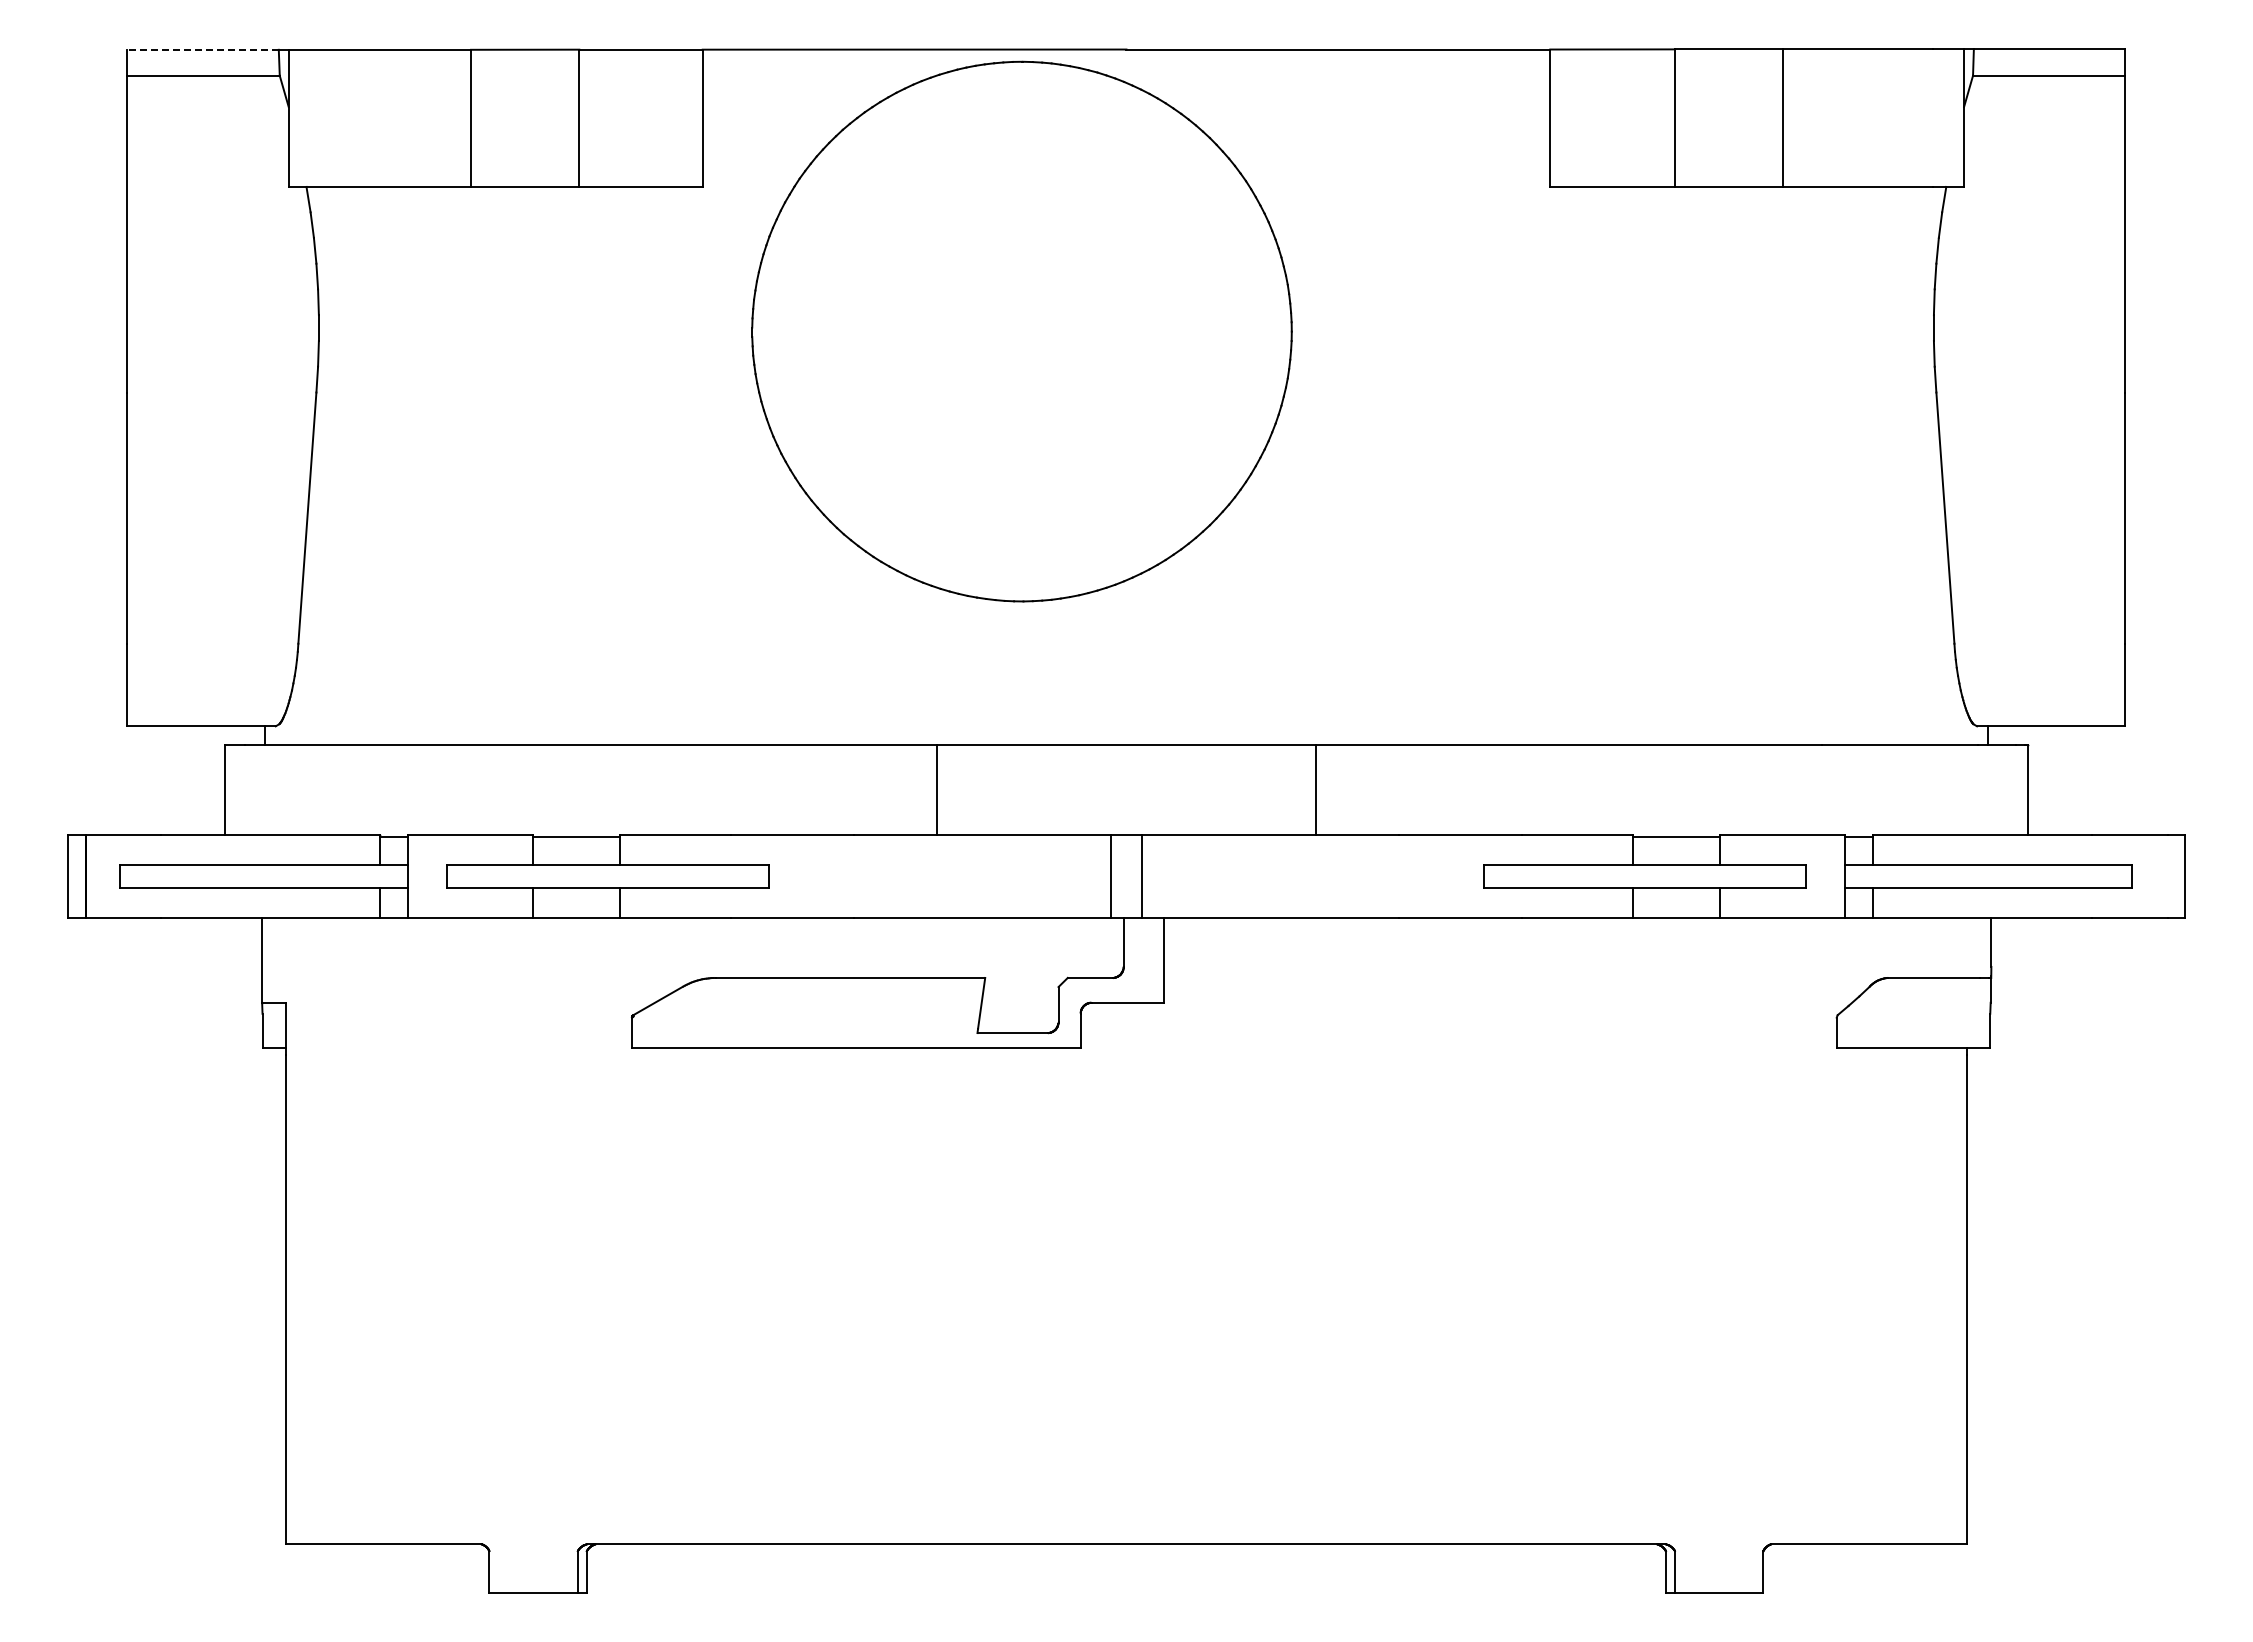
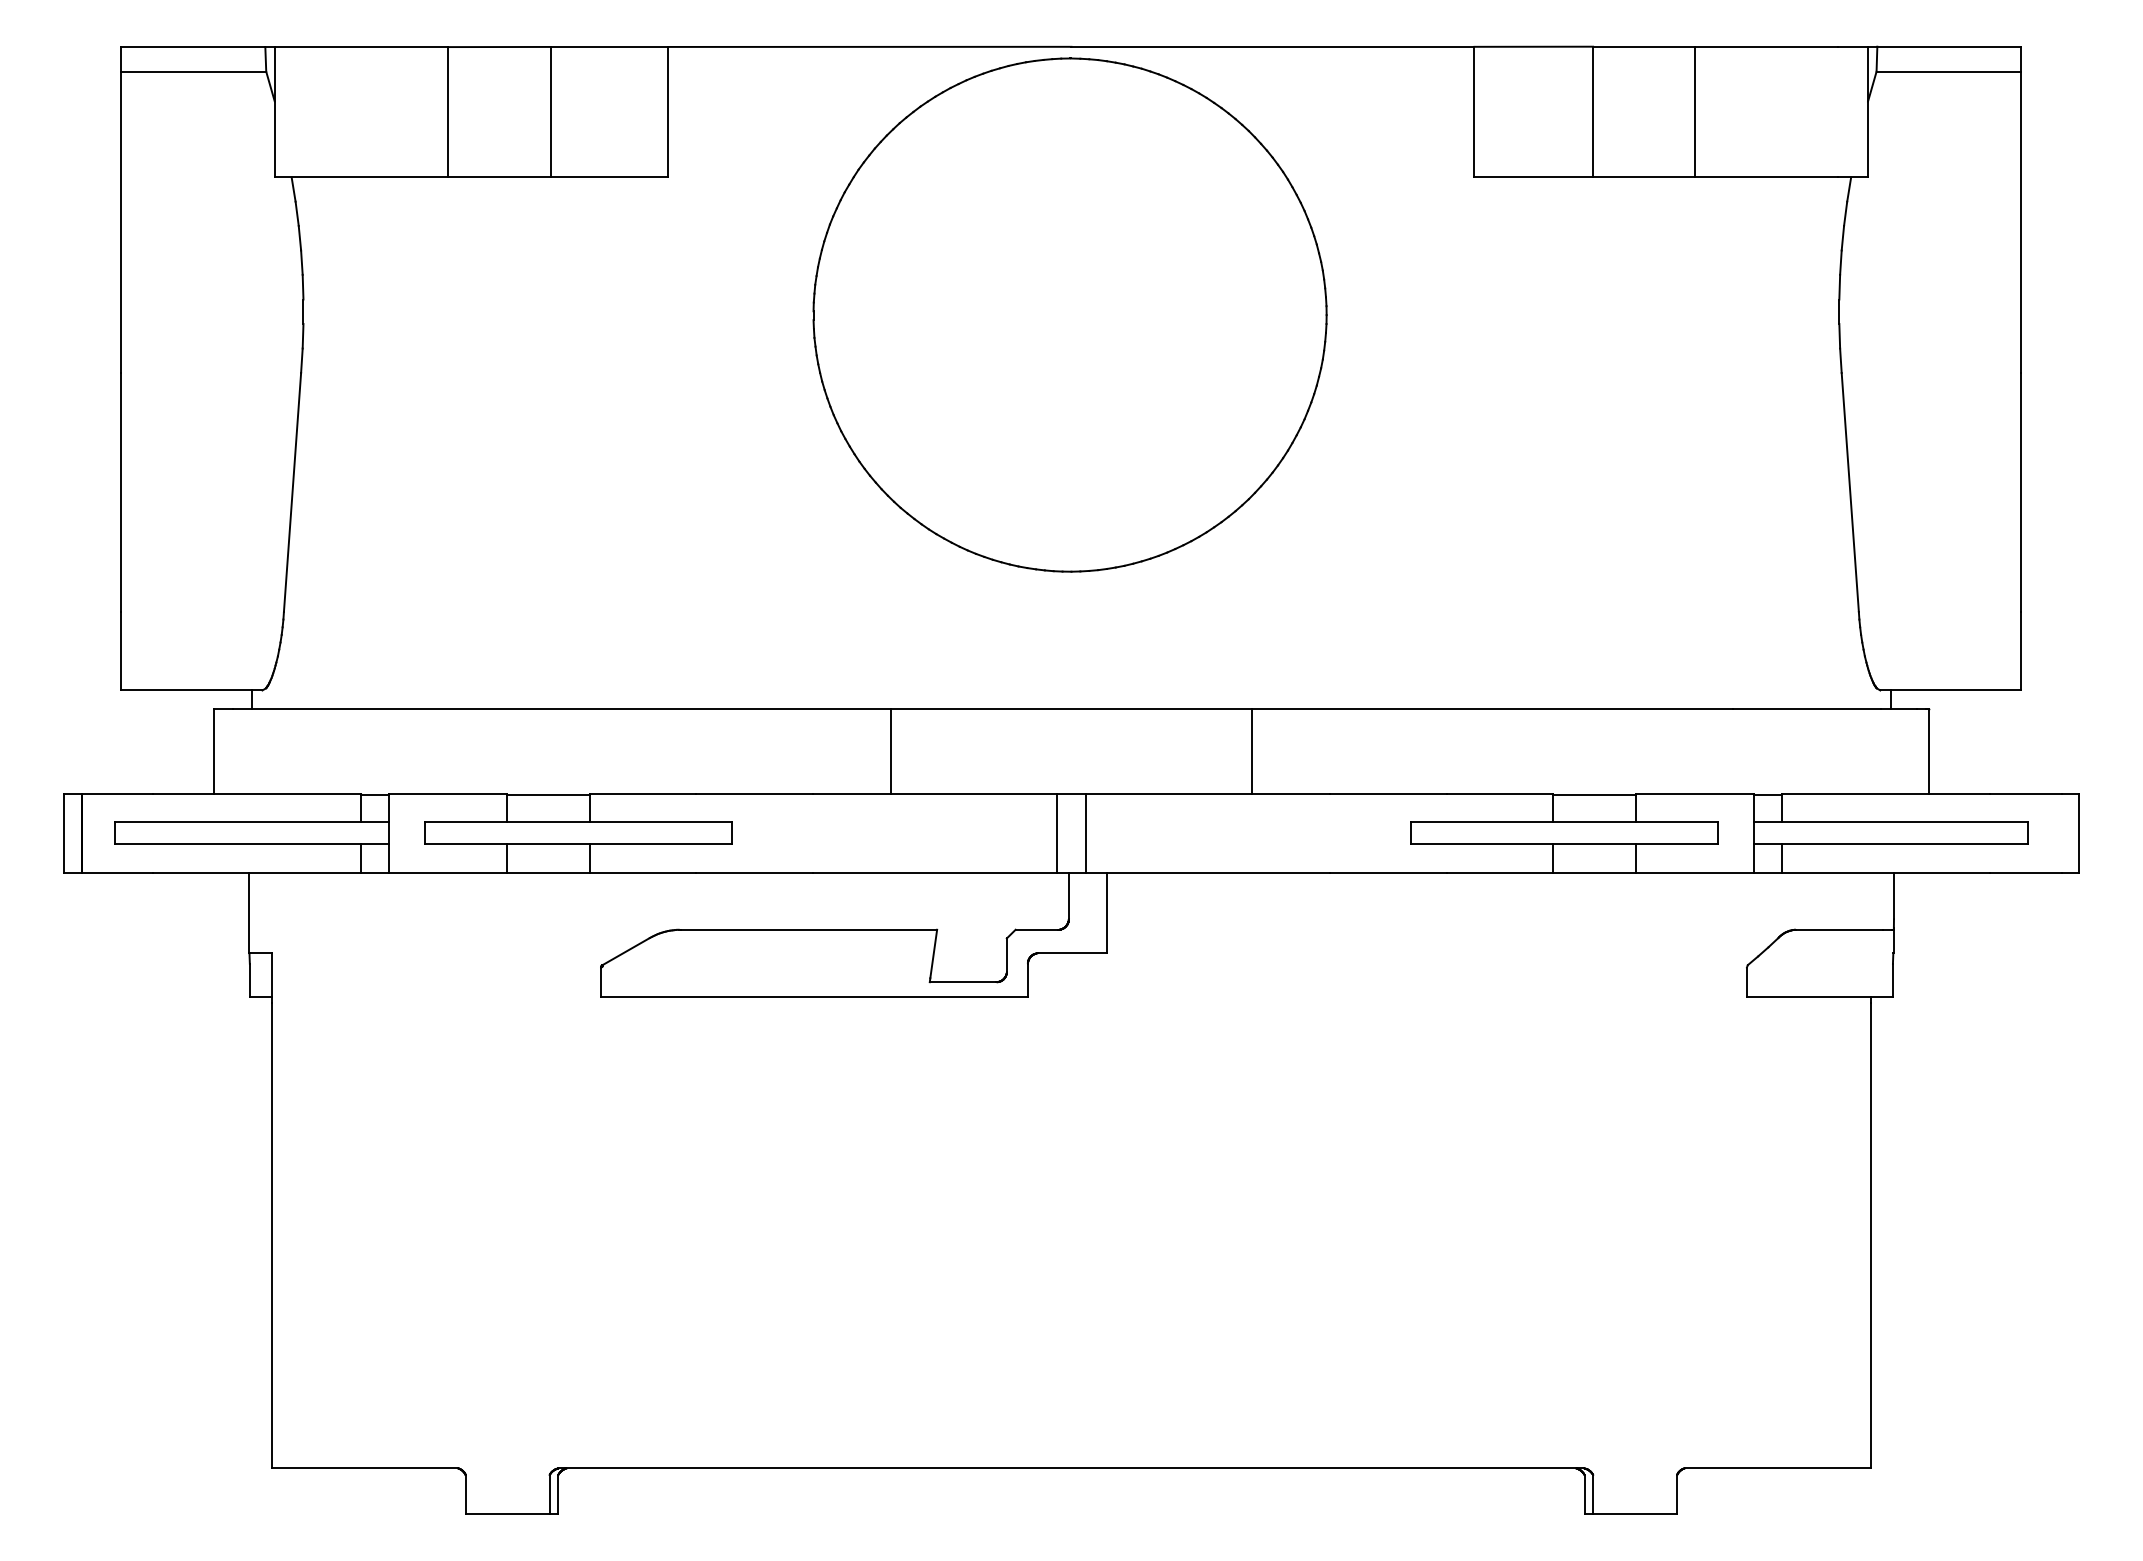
line: (203, 49) -> (193, 46), dashed -> solid
part: (1021, 331) -> (1069, 314), moved

